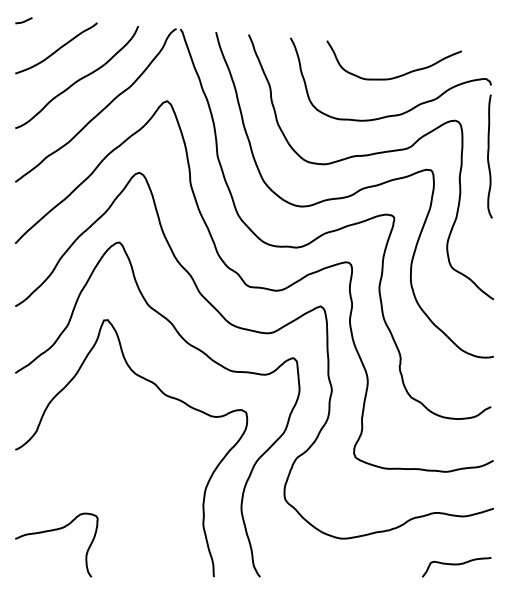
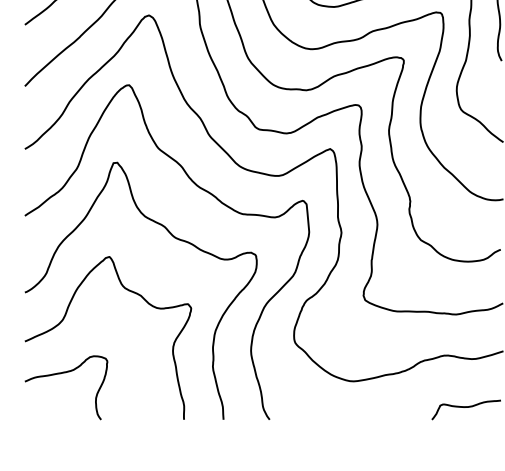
curve: (56, 473) -> (66, 316), added

